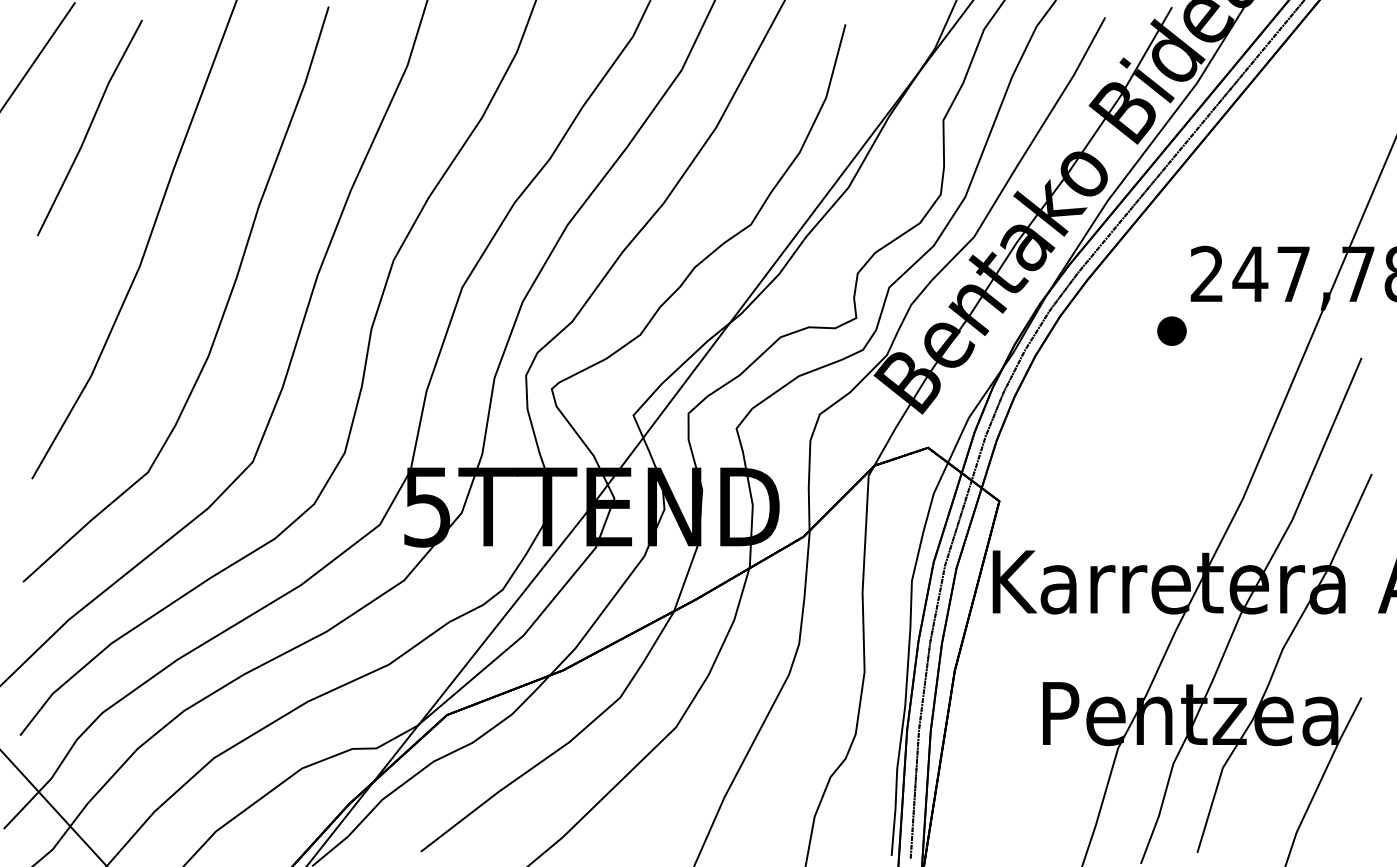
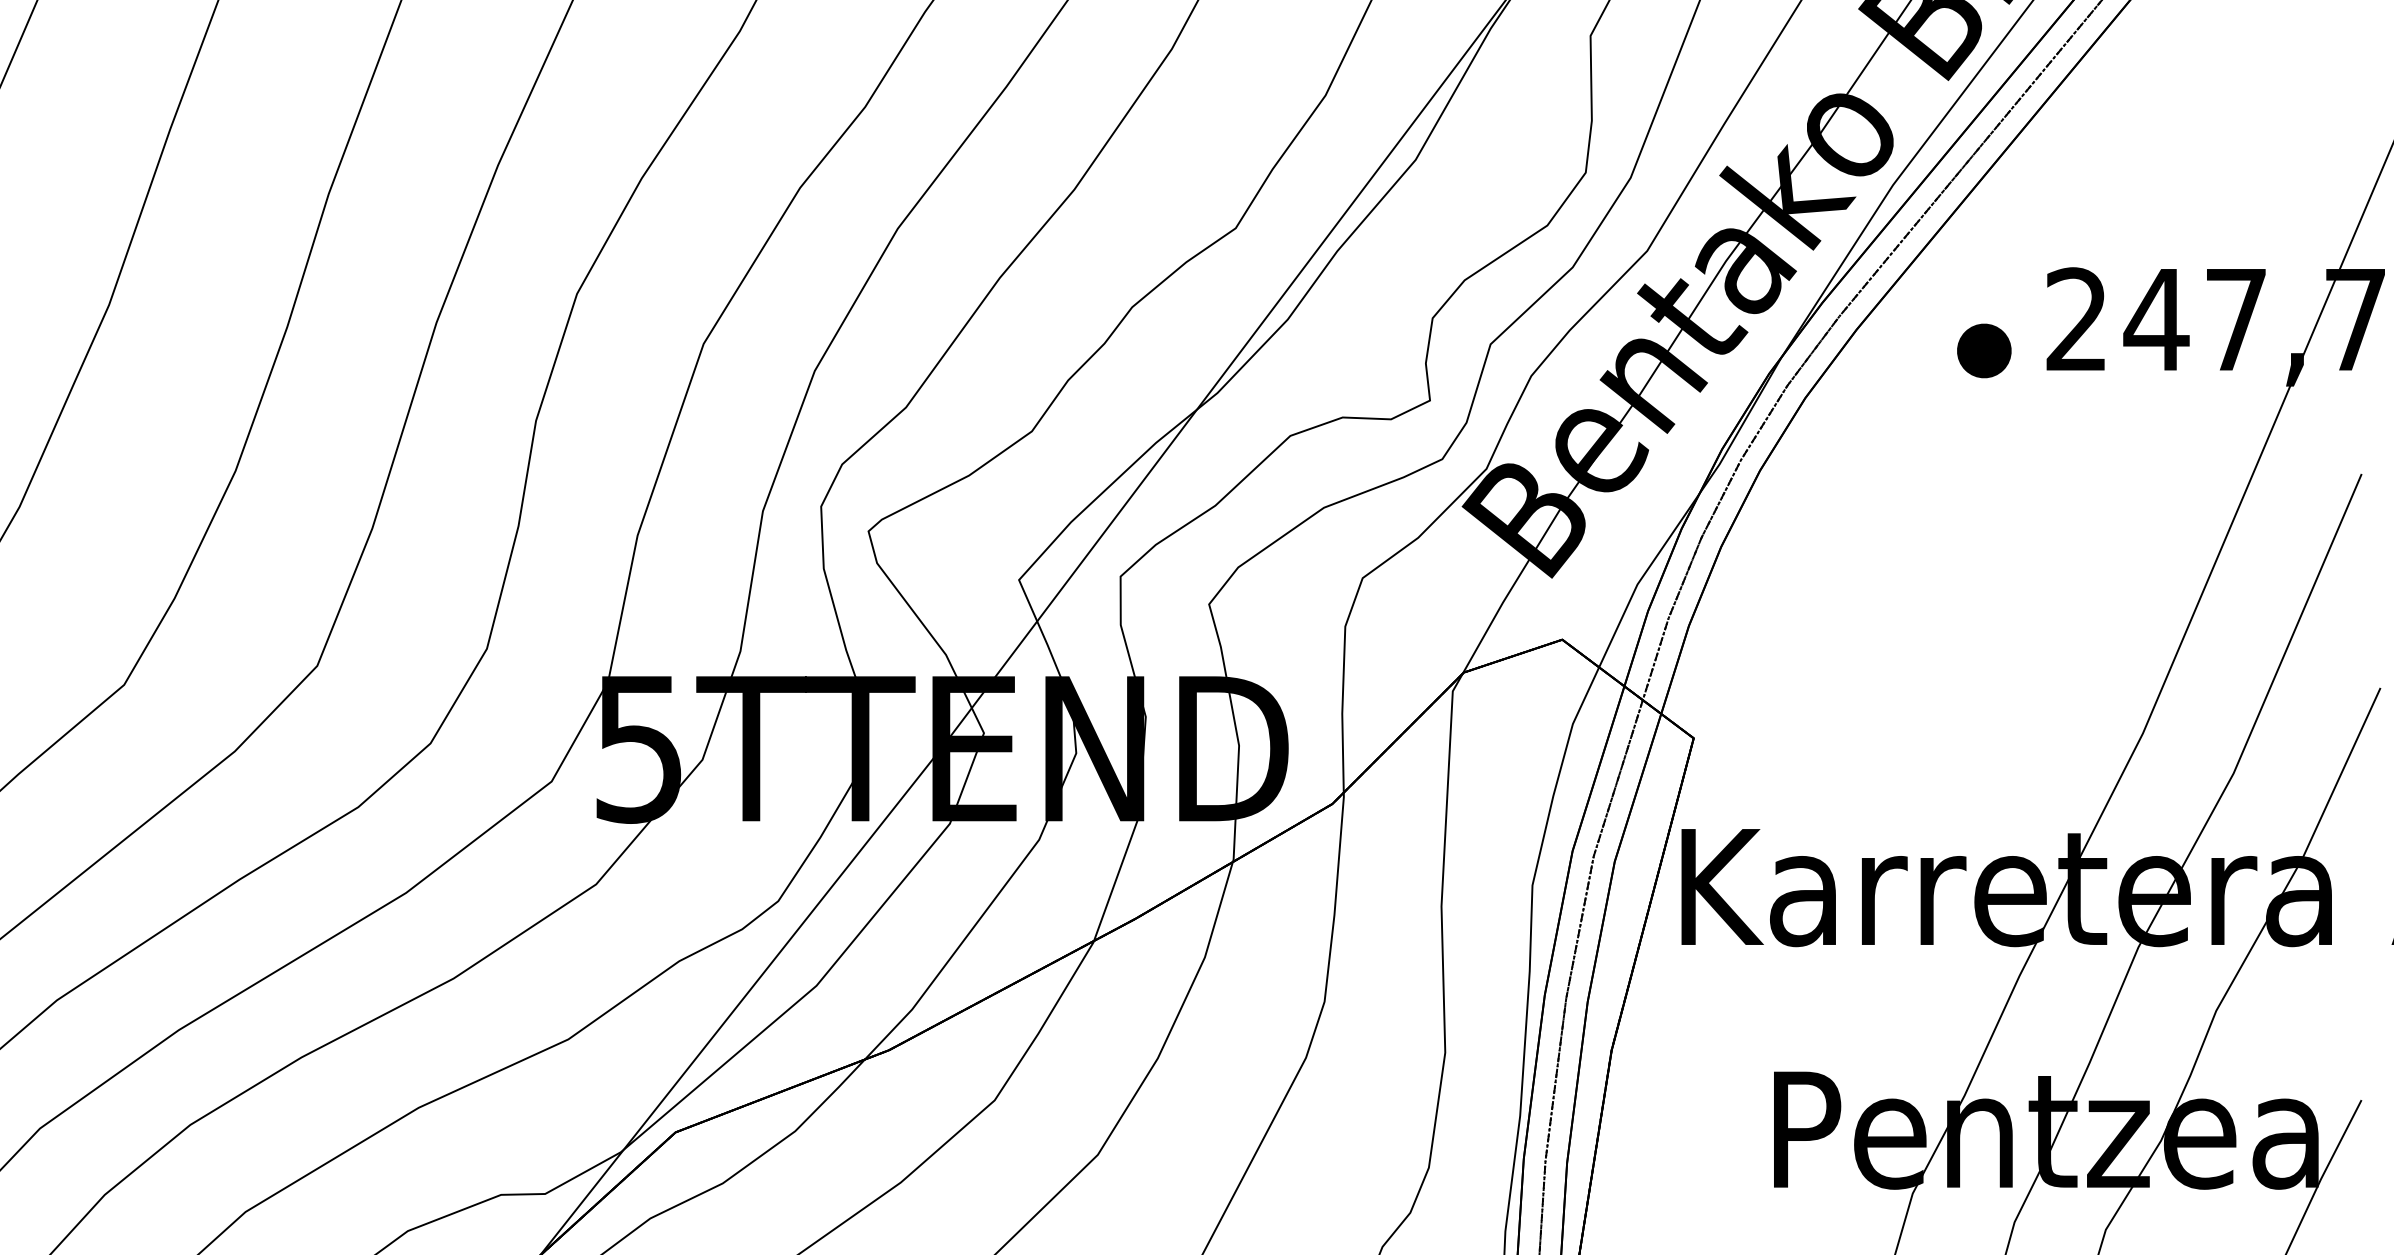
part: (1171, 330) -> (1983, 349), moved

